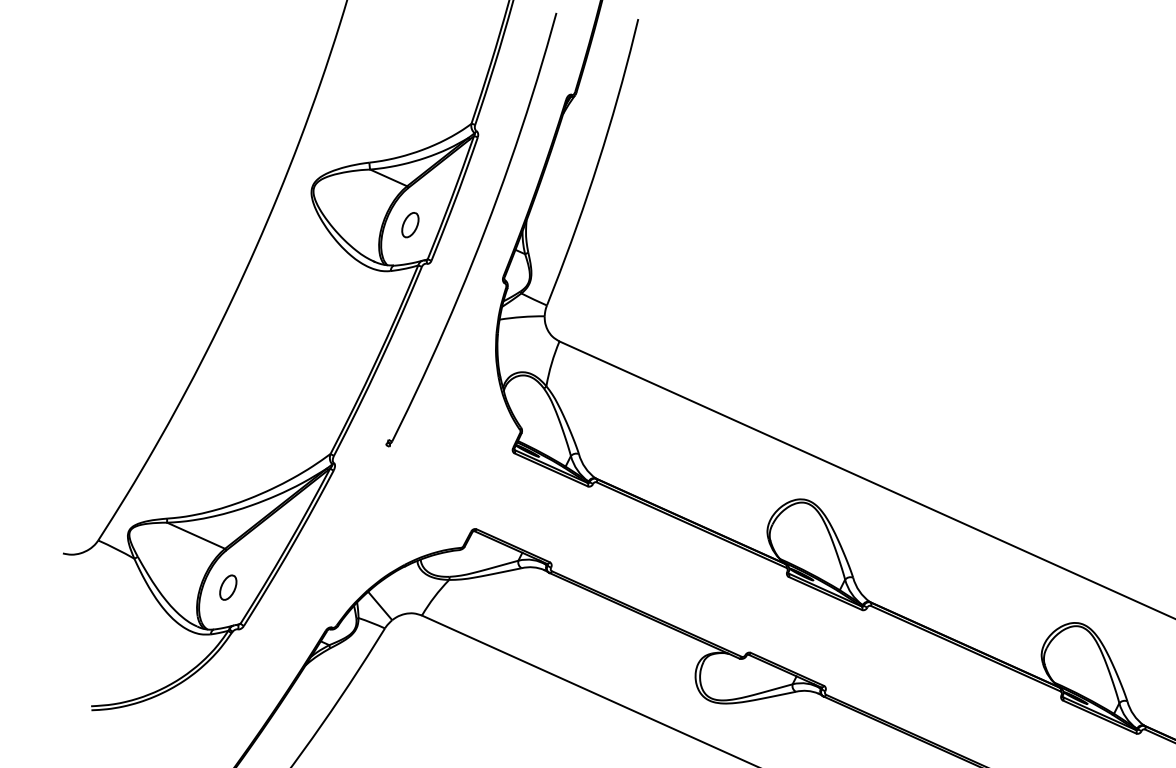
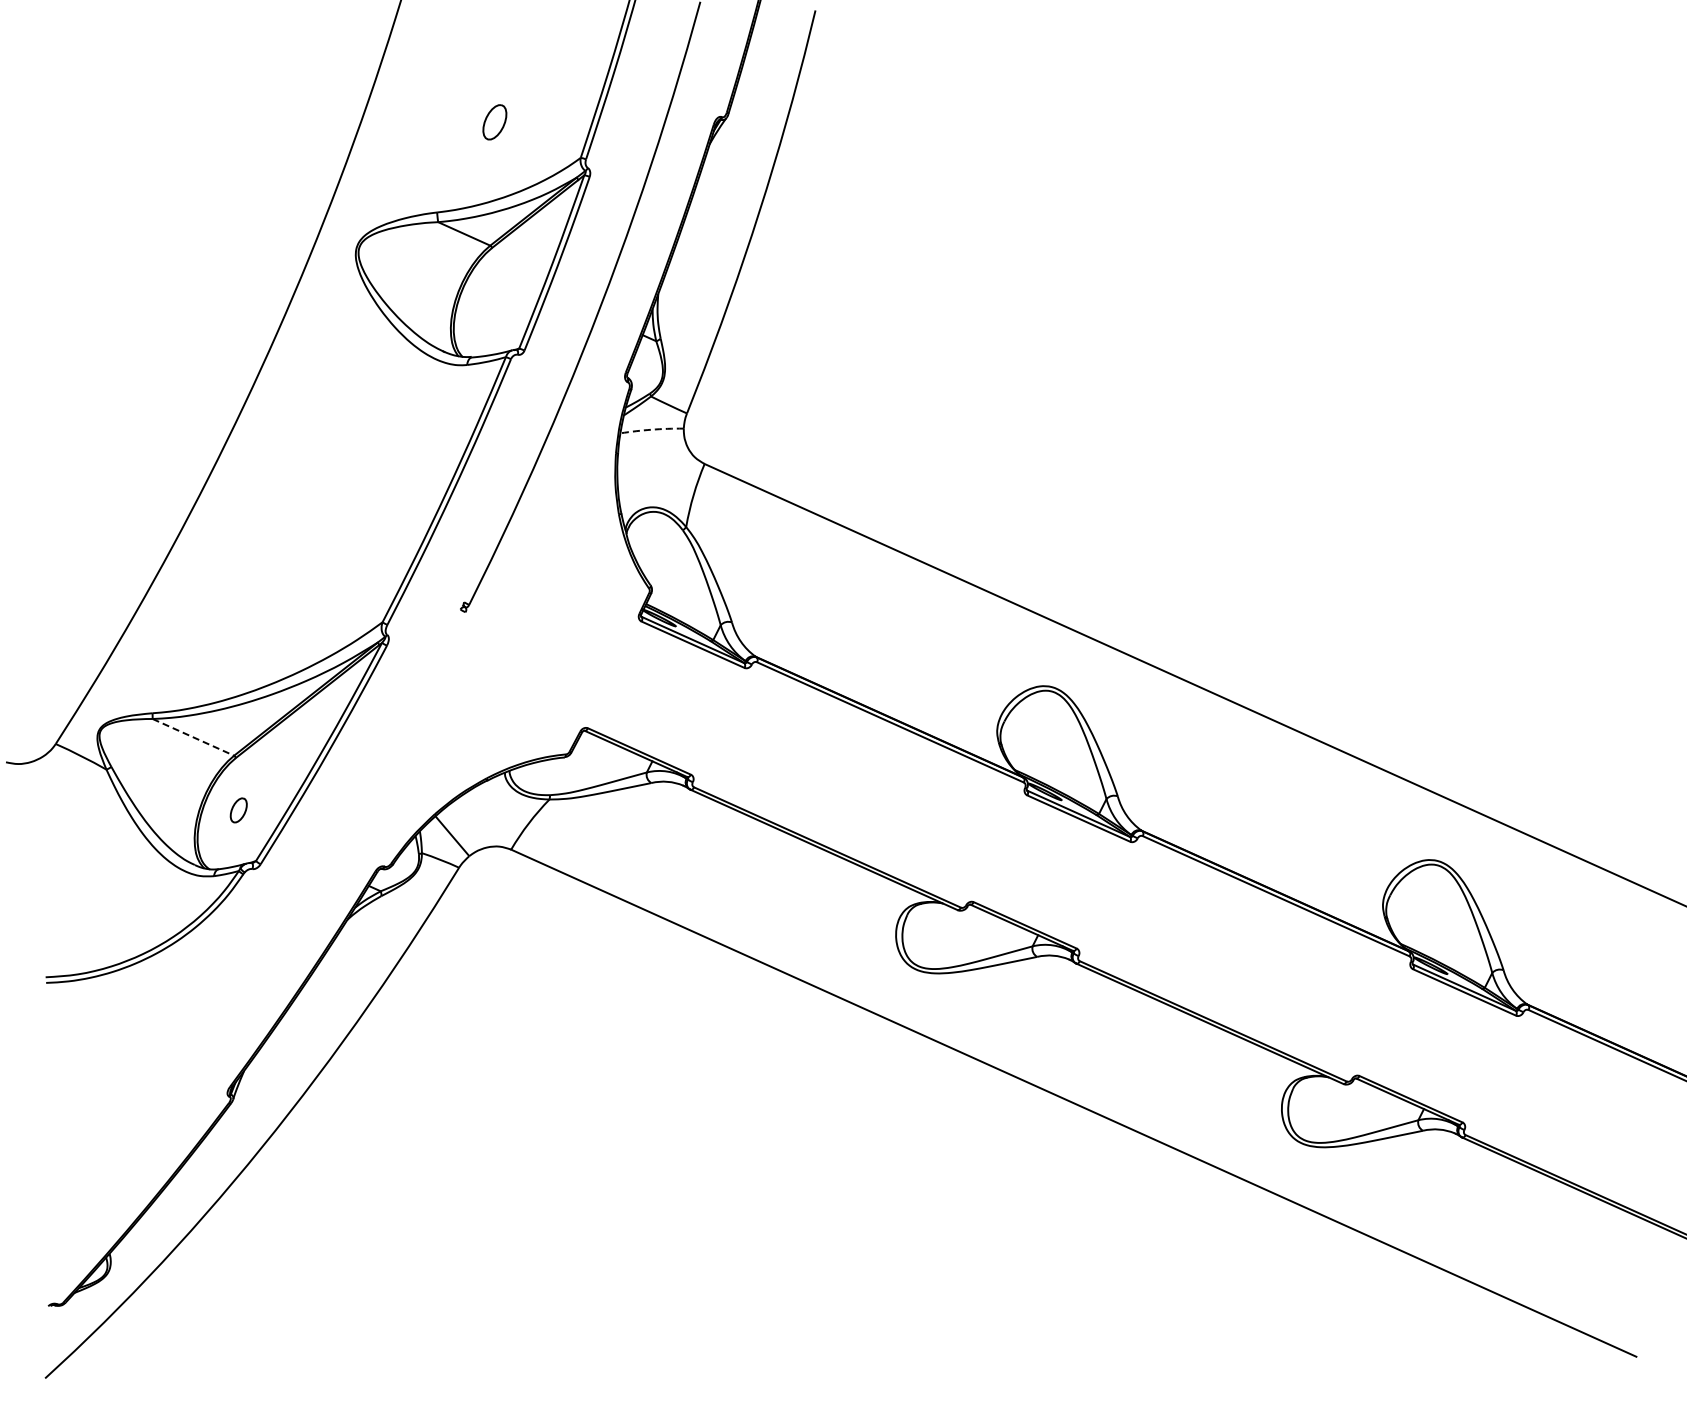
part: (410, 225) -> (494, 122), moved
arc: (521, 316) -> (651, 429), solid -> dashed
line: (196, 535) -> (193, 737), solid -> dashed
part: (228, 587) -> (238, 810), size x0.7

